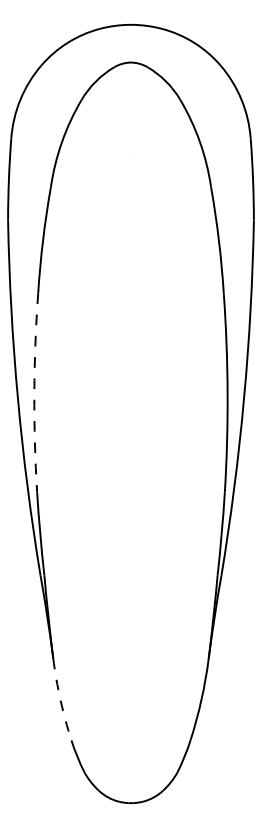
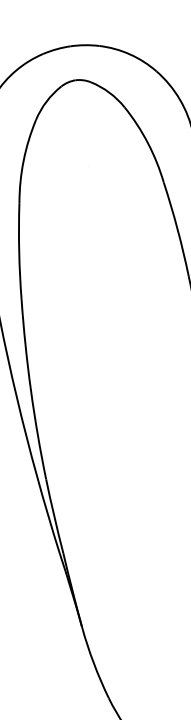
arc: (34, 392) -> (30, 389), dashed -> solid
arc: (60, 699) -> (93, 662), dashed -> solid

